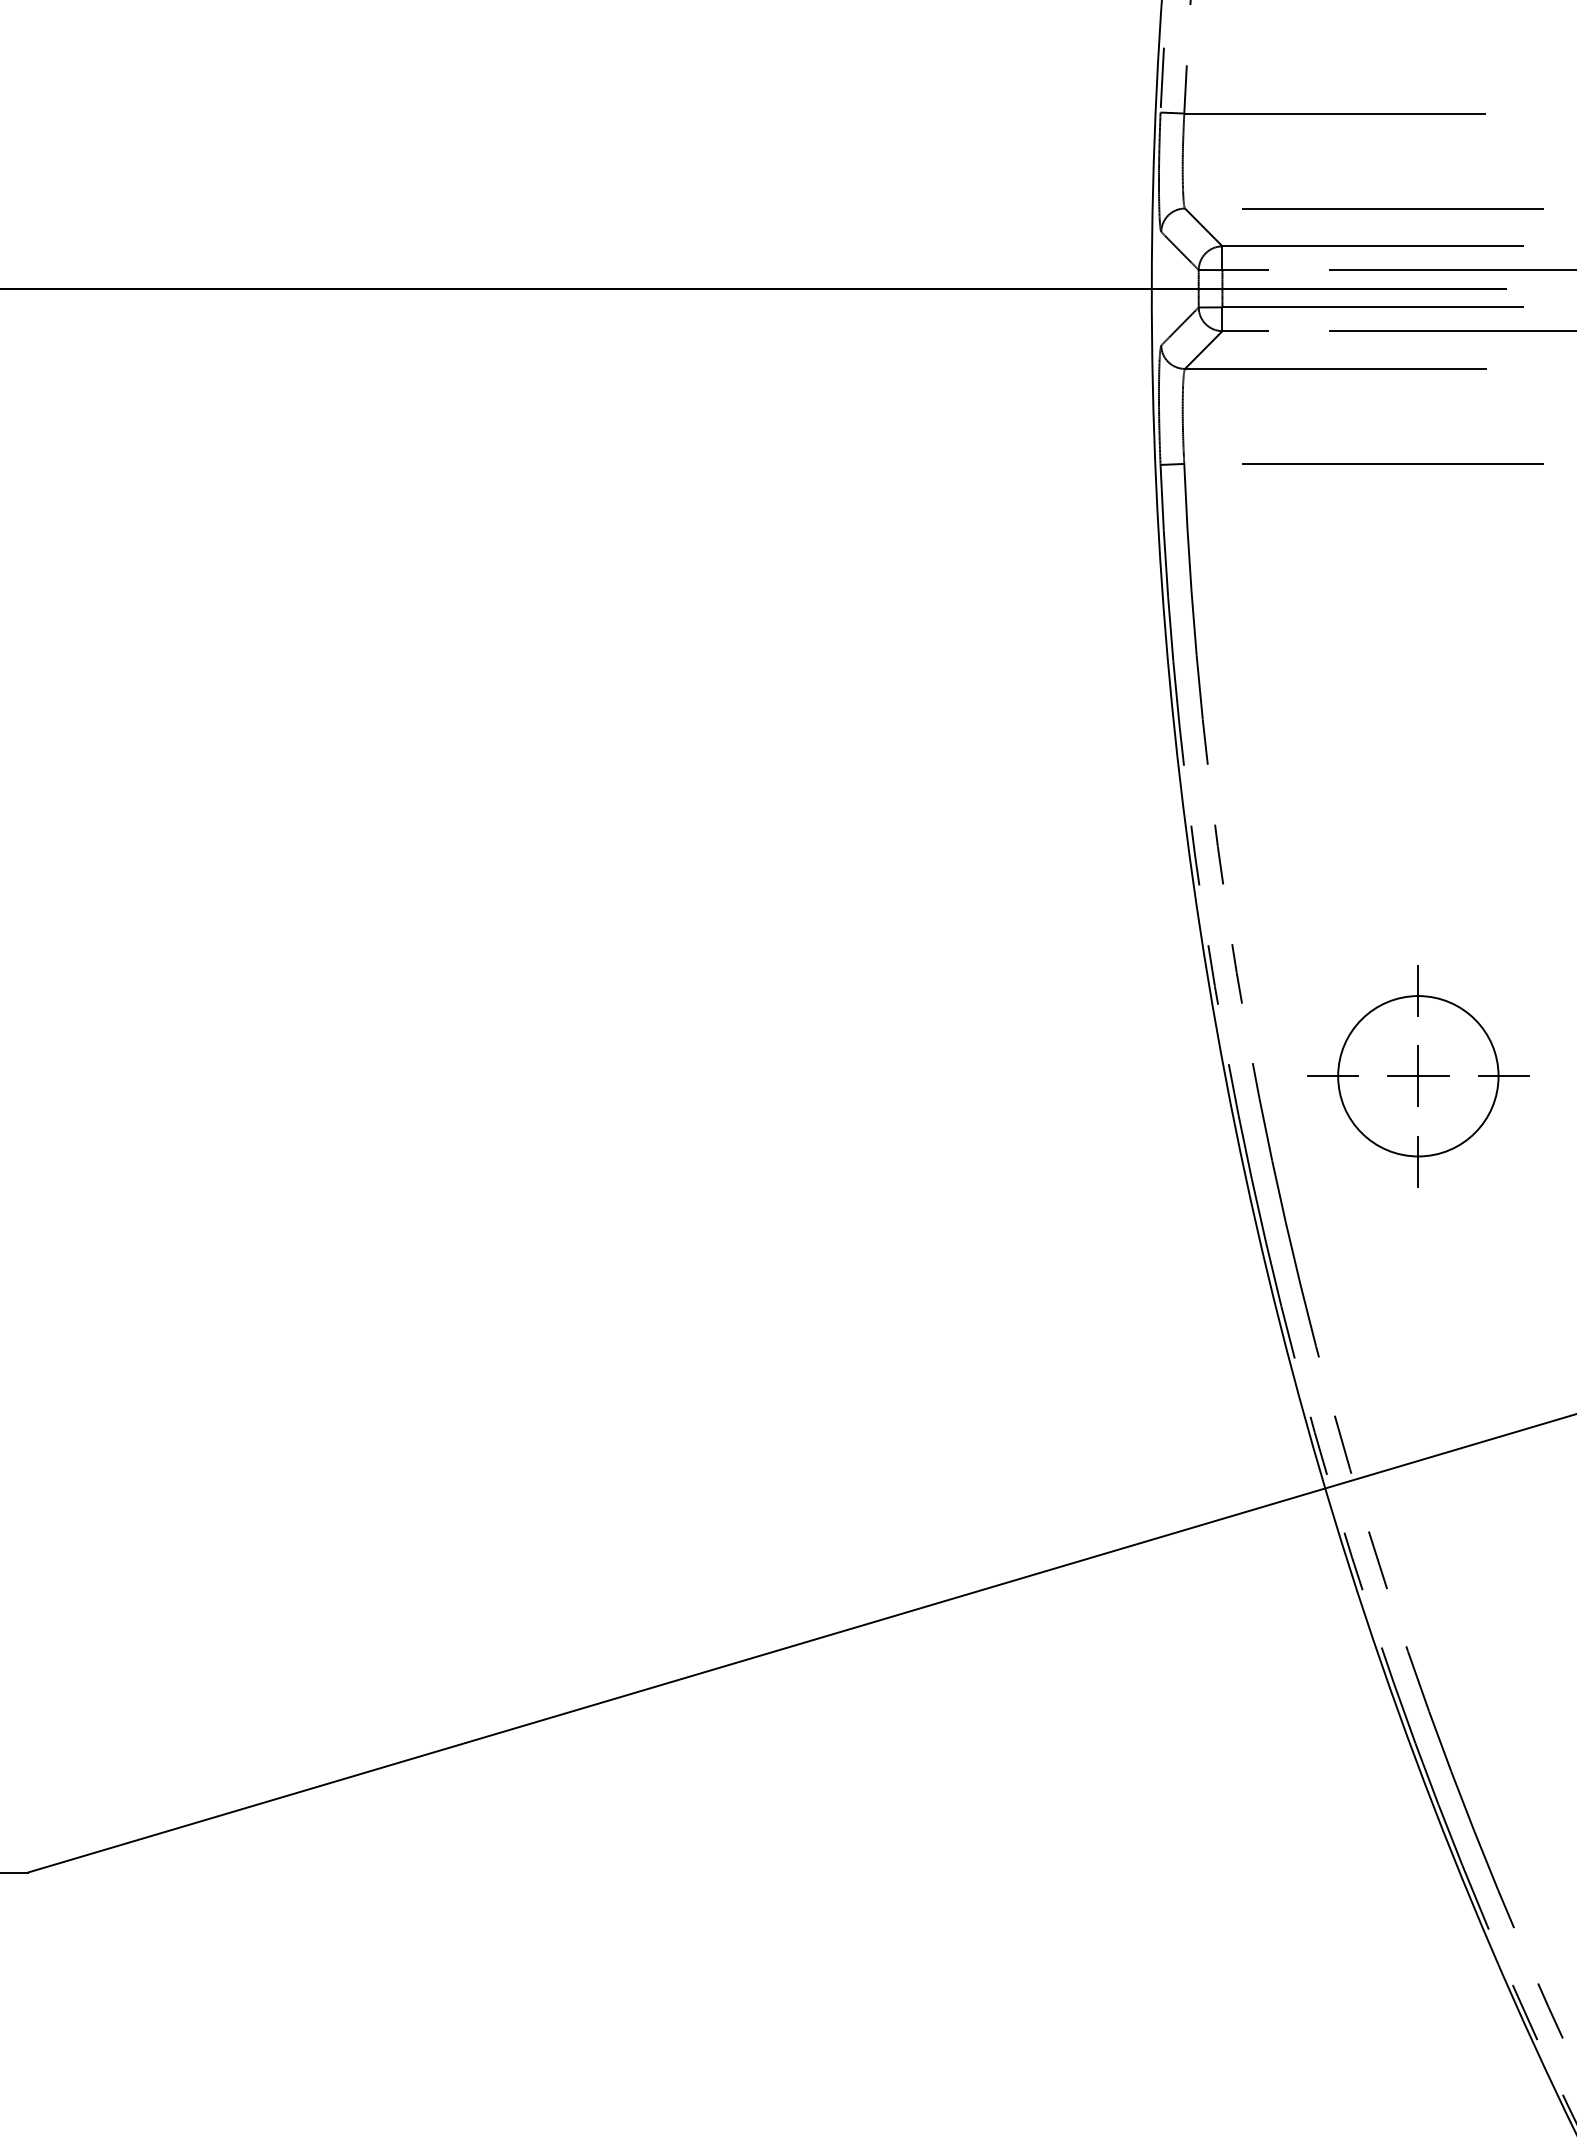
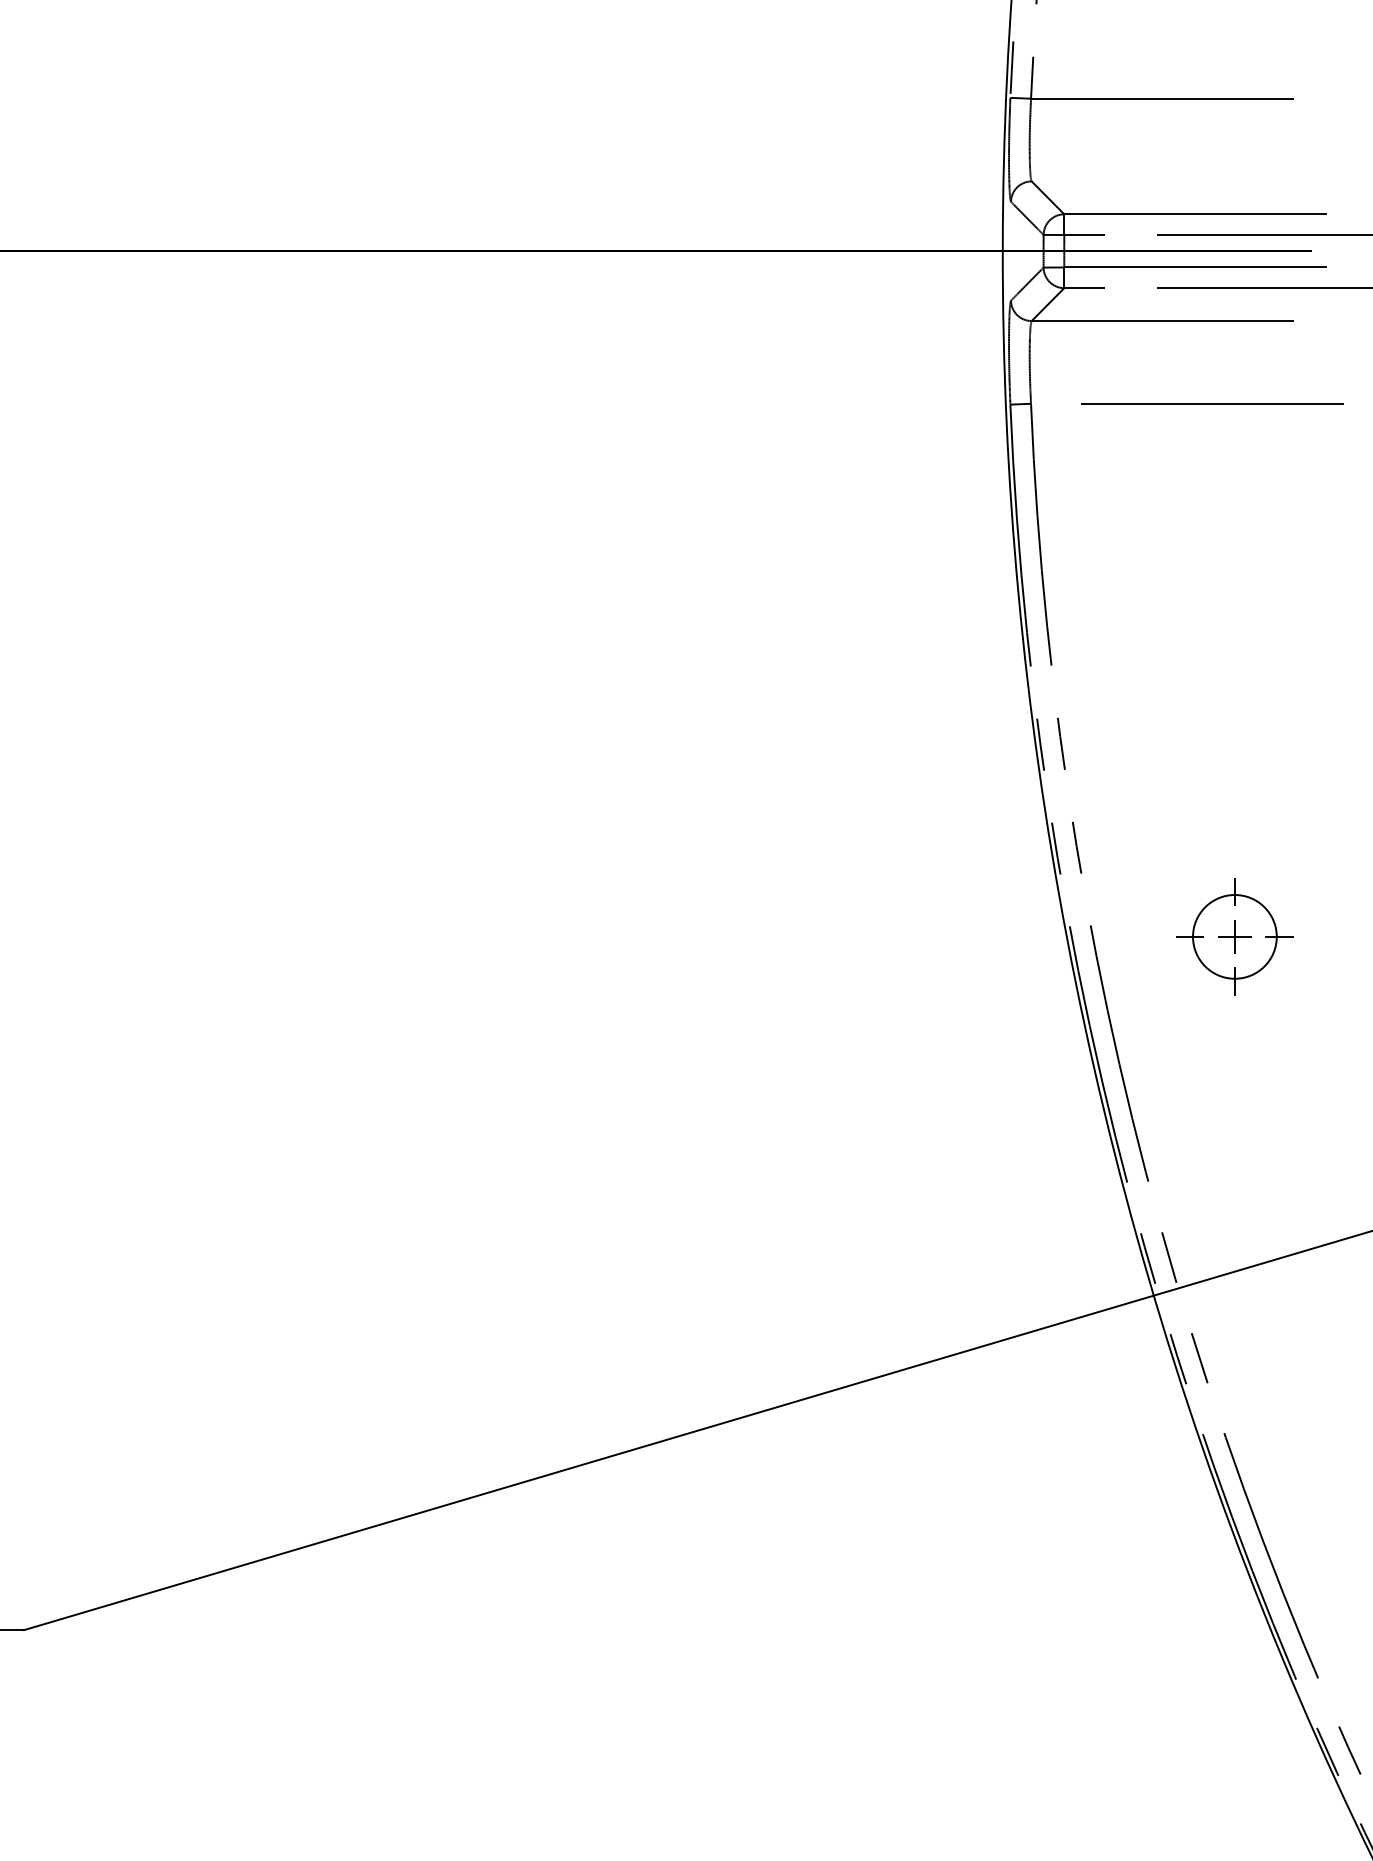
line: (1392, 207) -> (1212, 180), removed
part: (1417, 1075) -> (1234, 936), size x0.6

